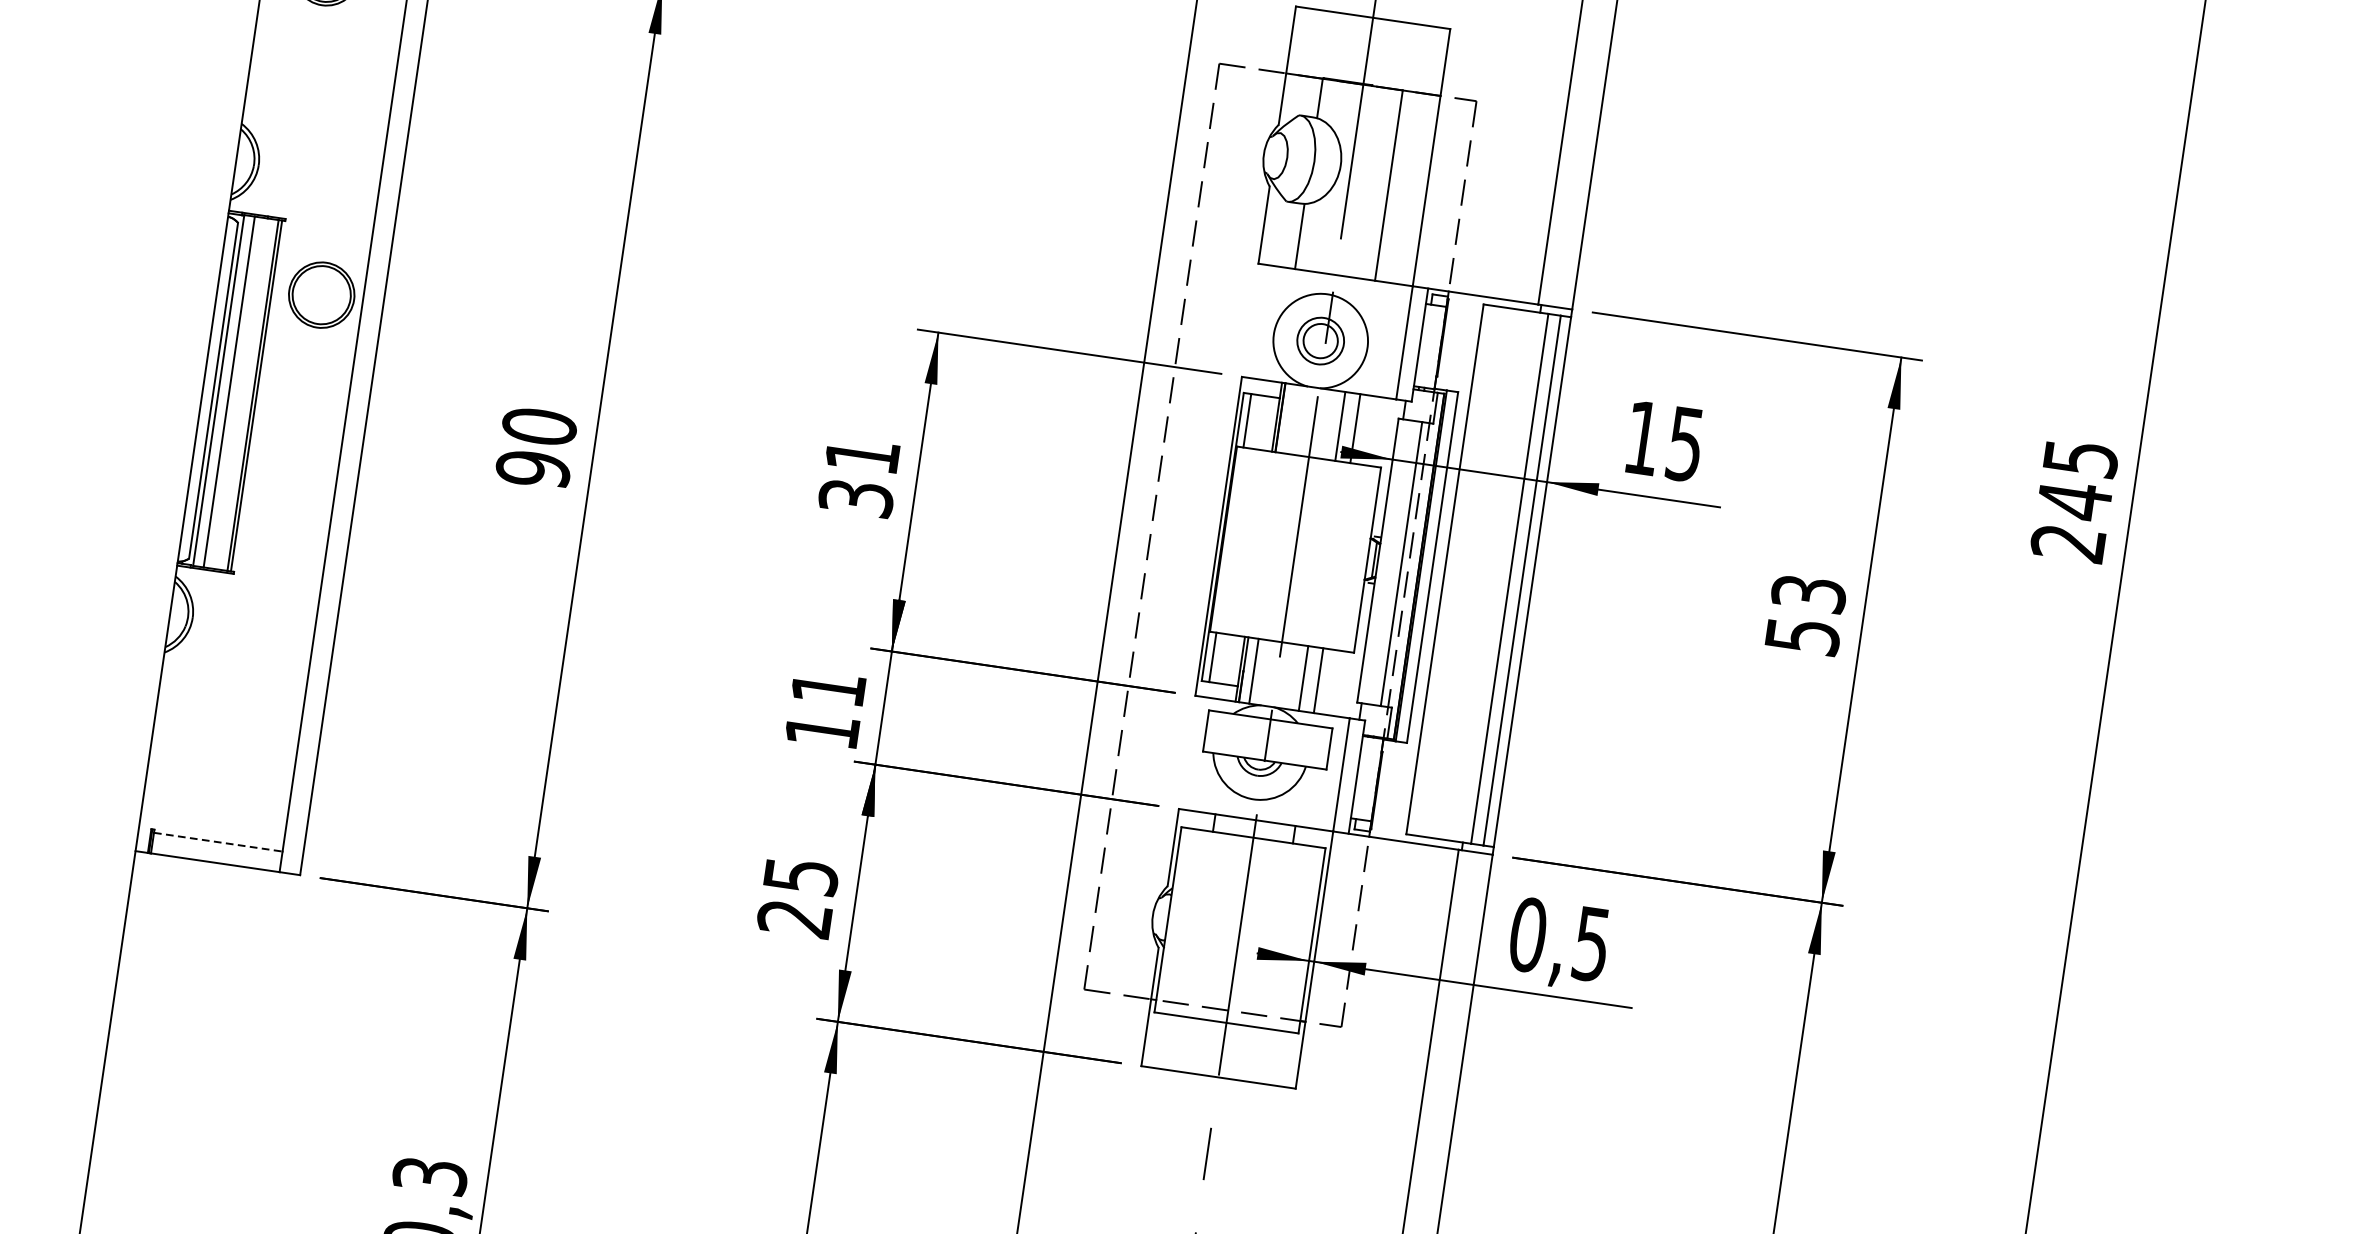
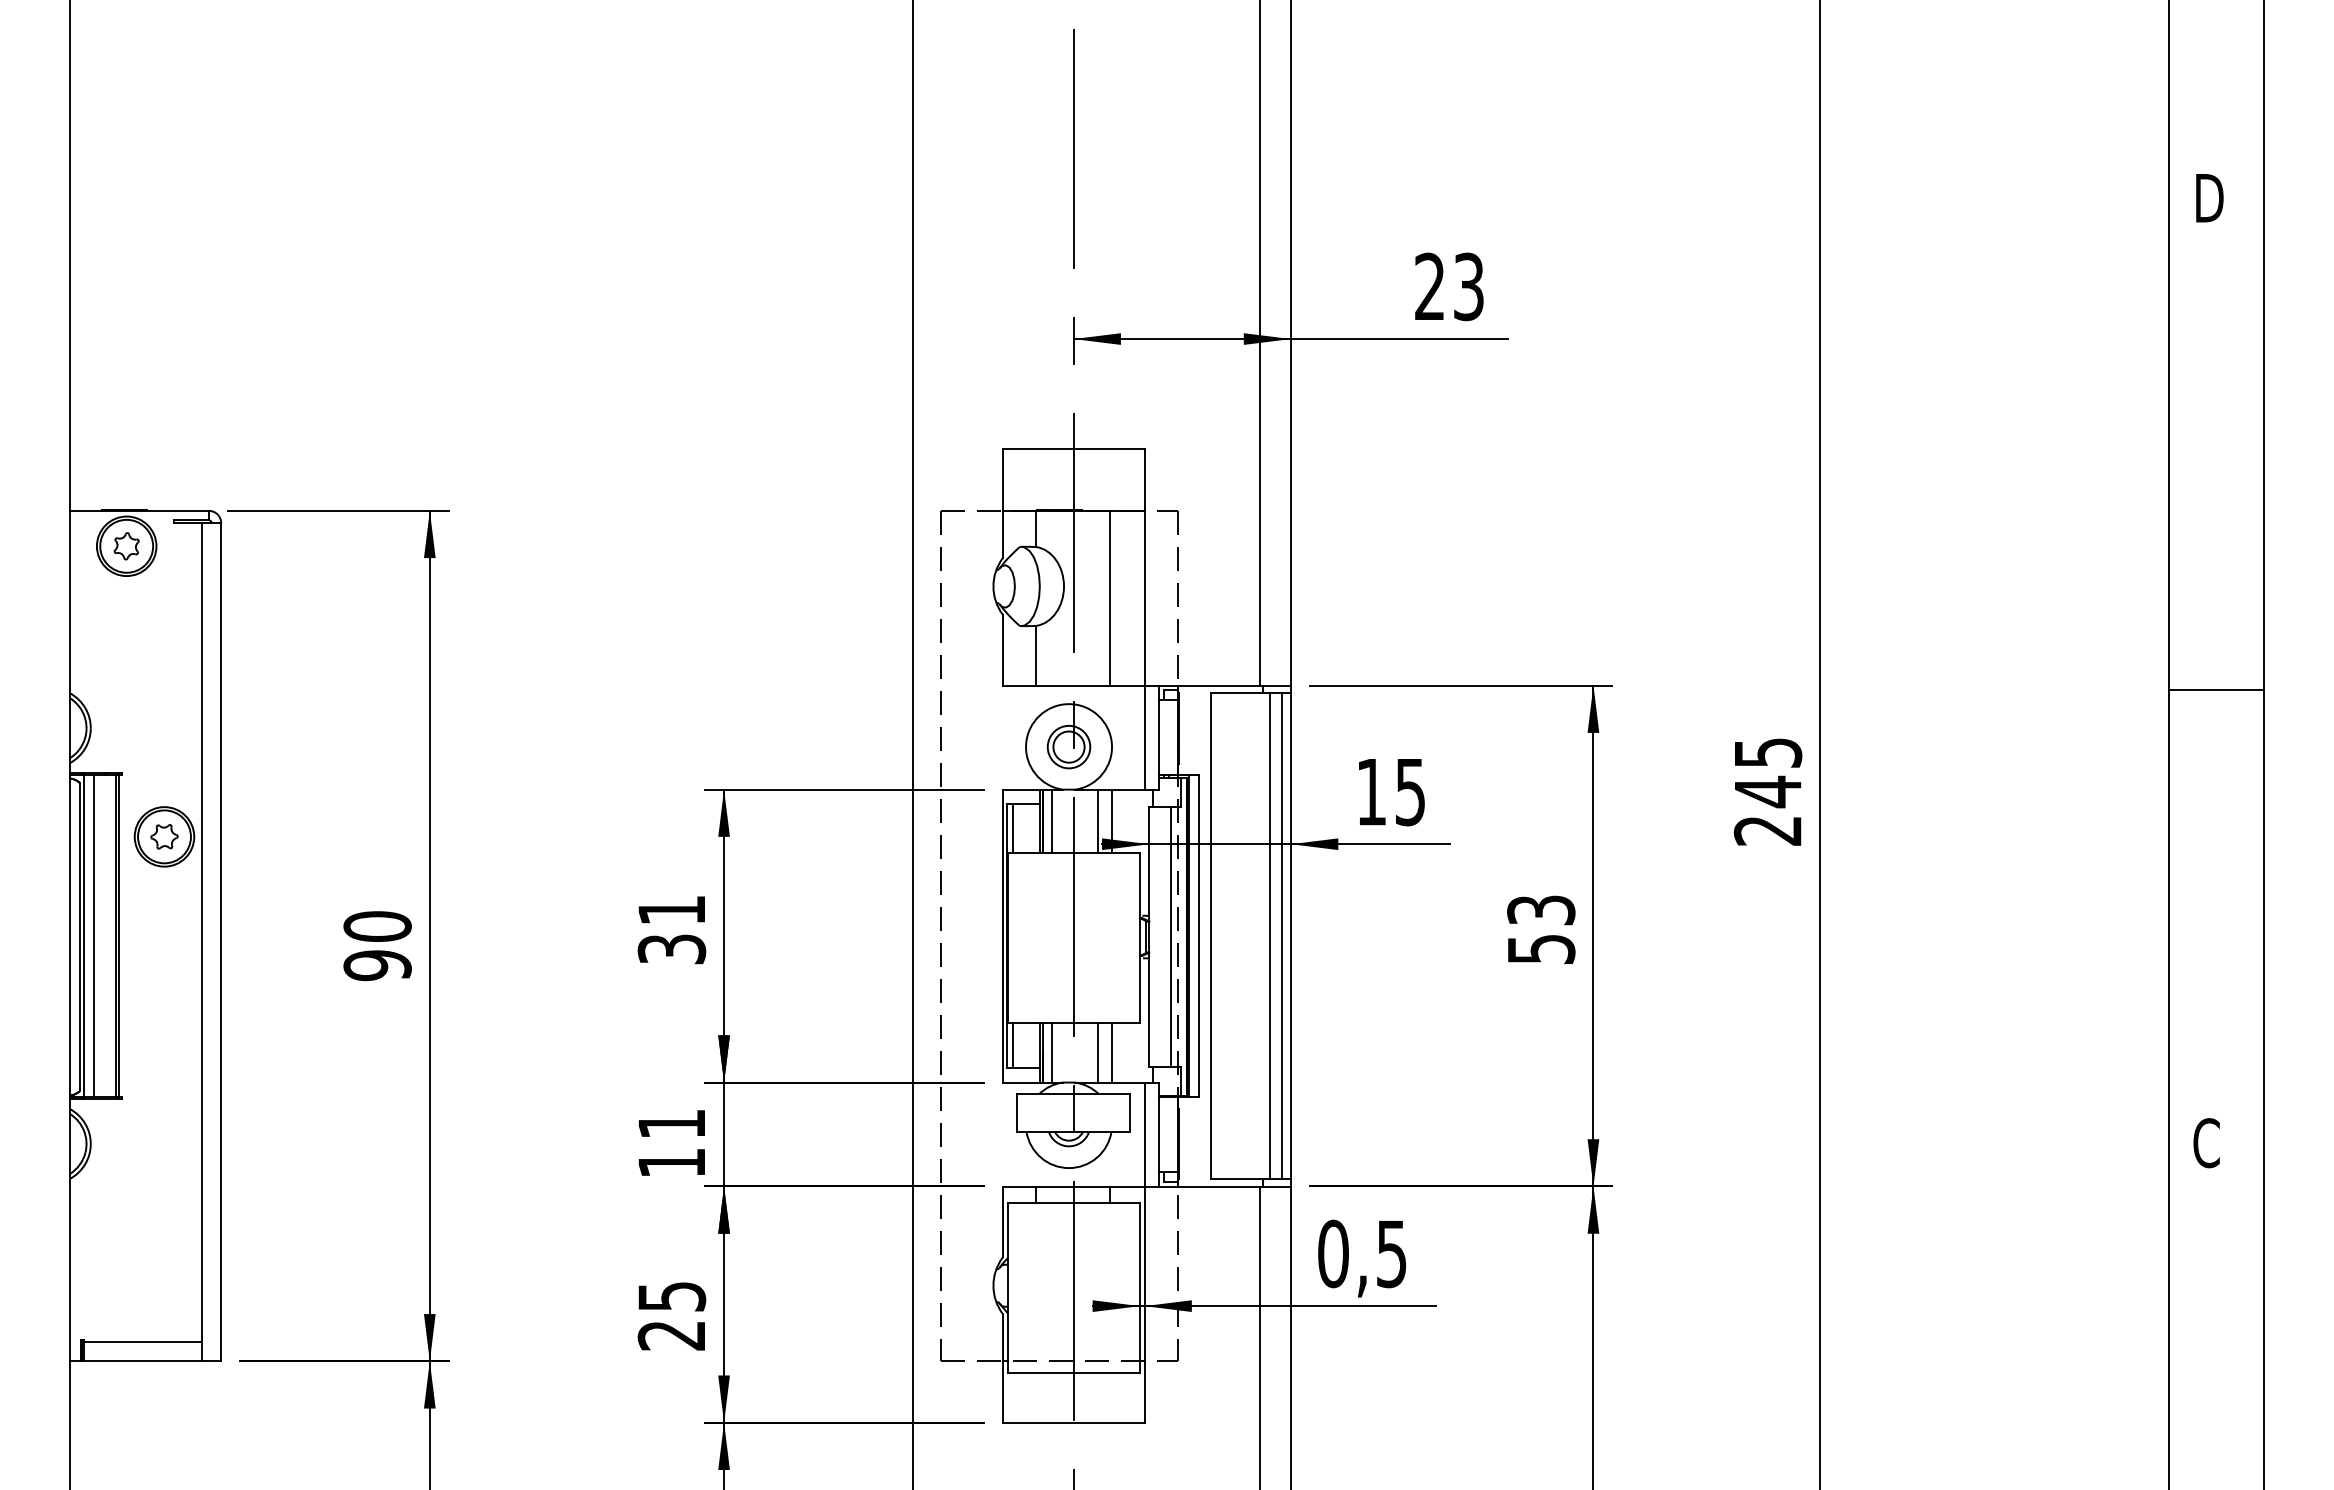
part: (321, 294) -> (164, 836), added
line: (1291, 418) -> (1052, 820), added
line: (218, 842) -> (143, 1342), dashed -> solid

